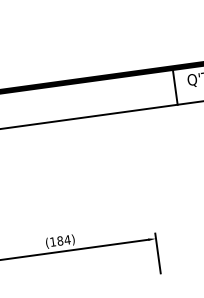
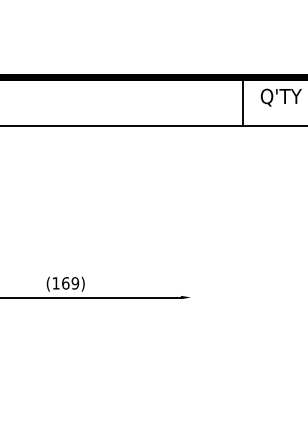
text: (63, 240) -> (70, 283), (184) -> (169)
line: (158, 252) -> (191, 316), removed

